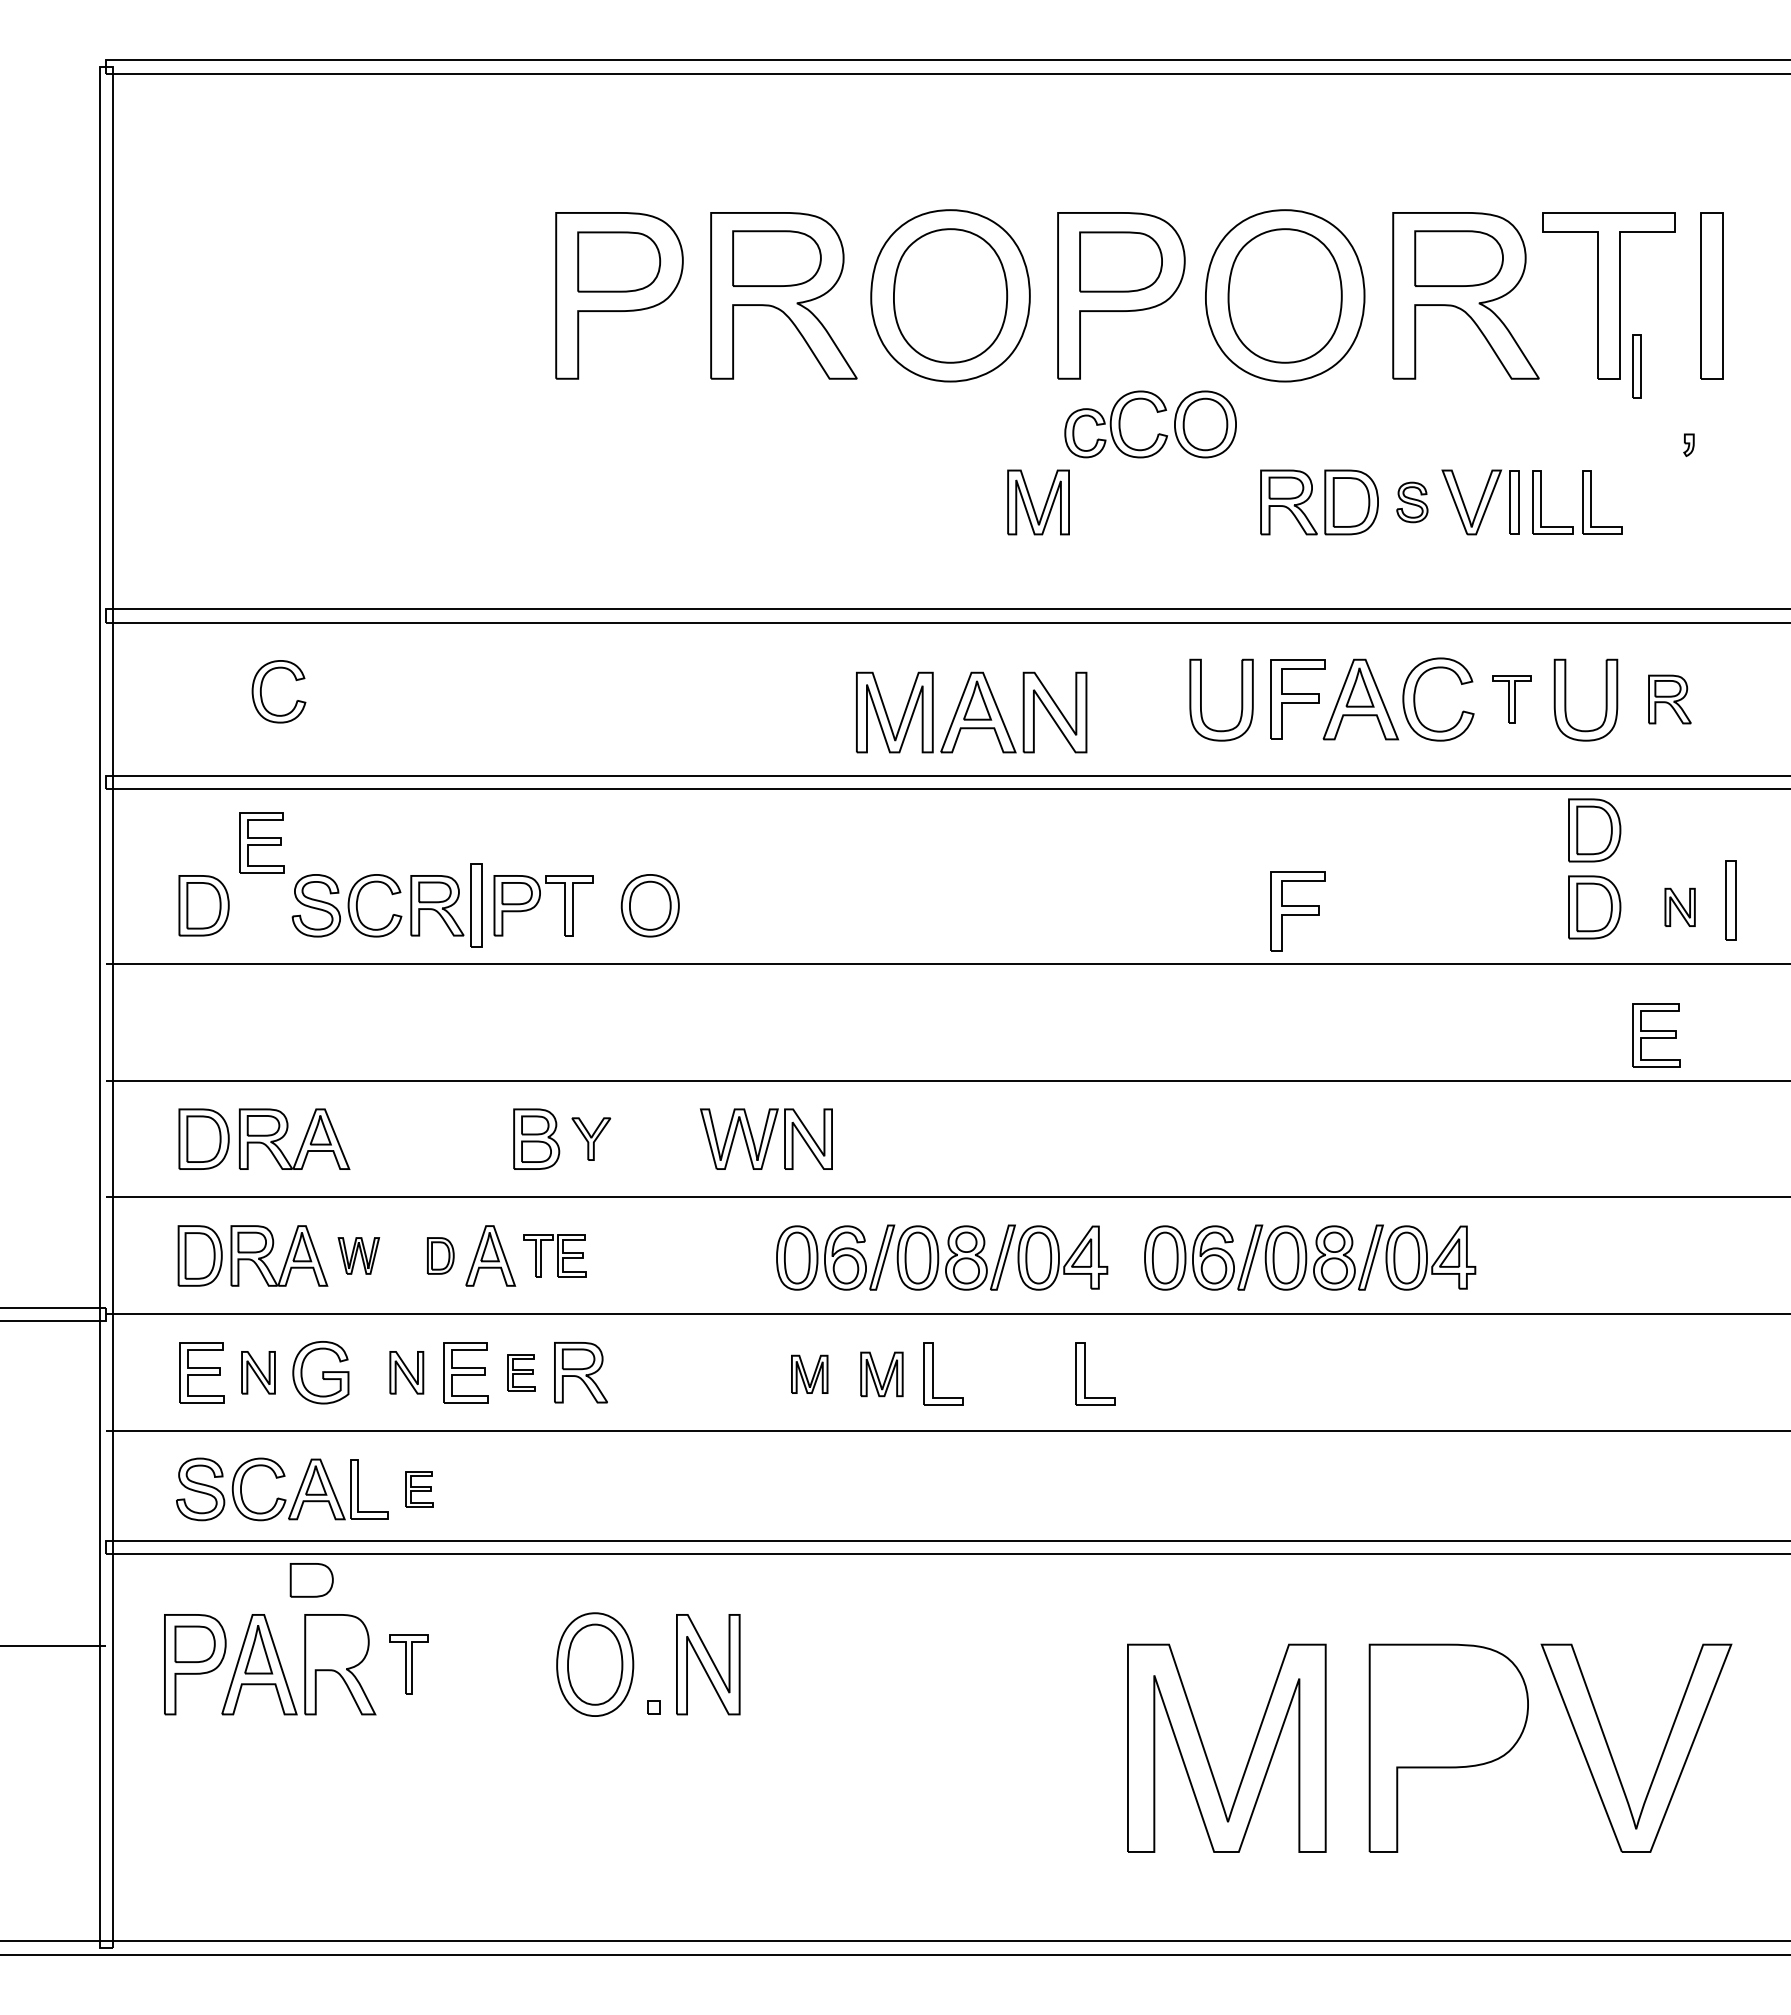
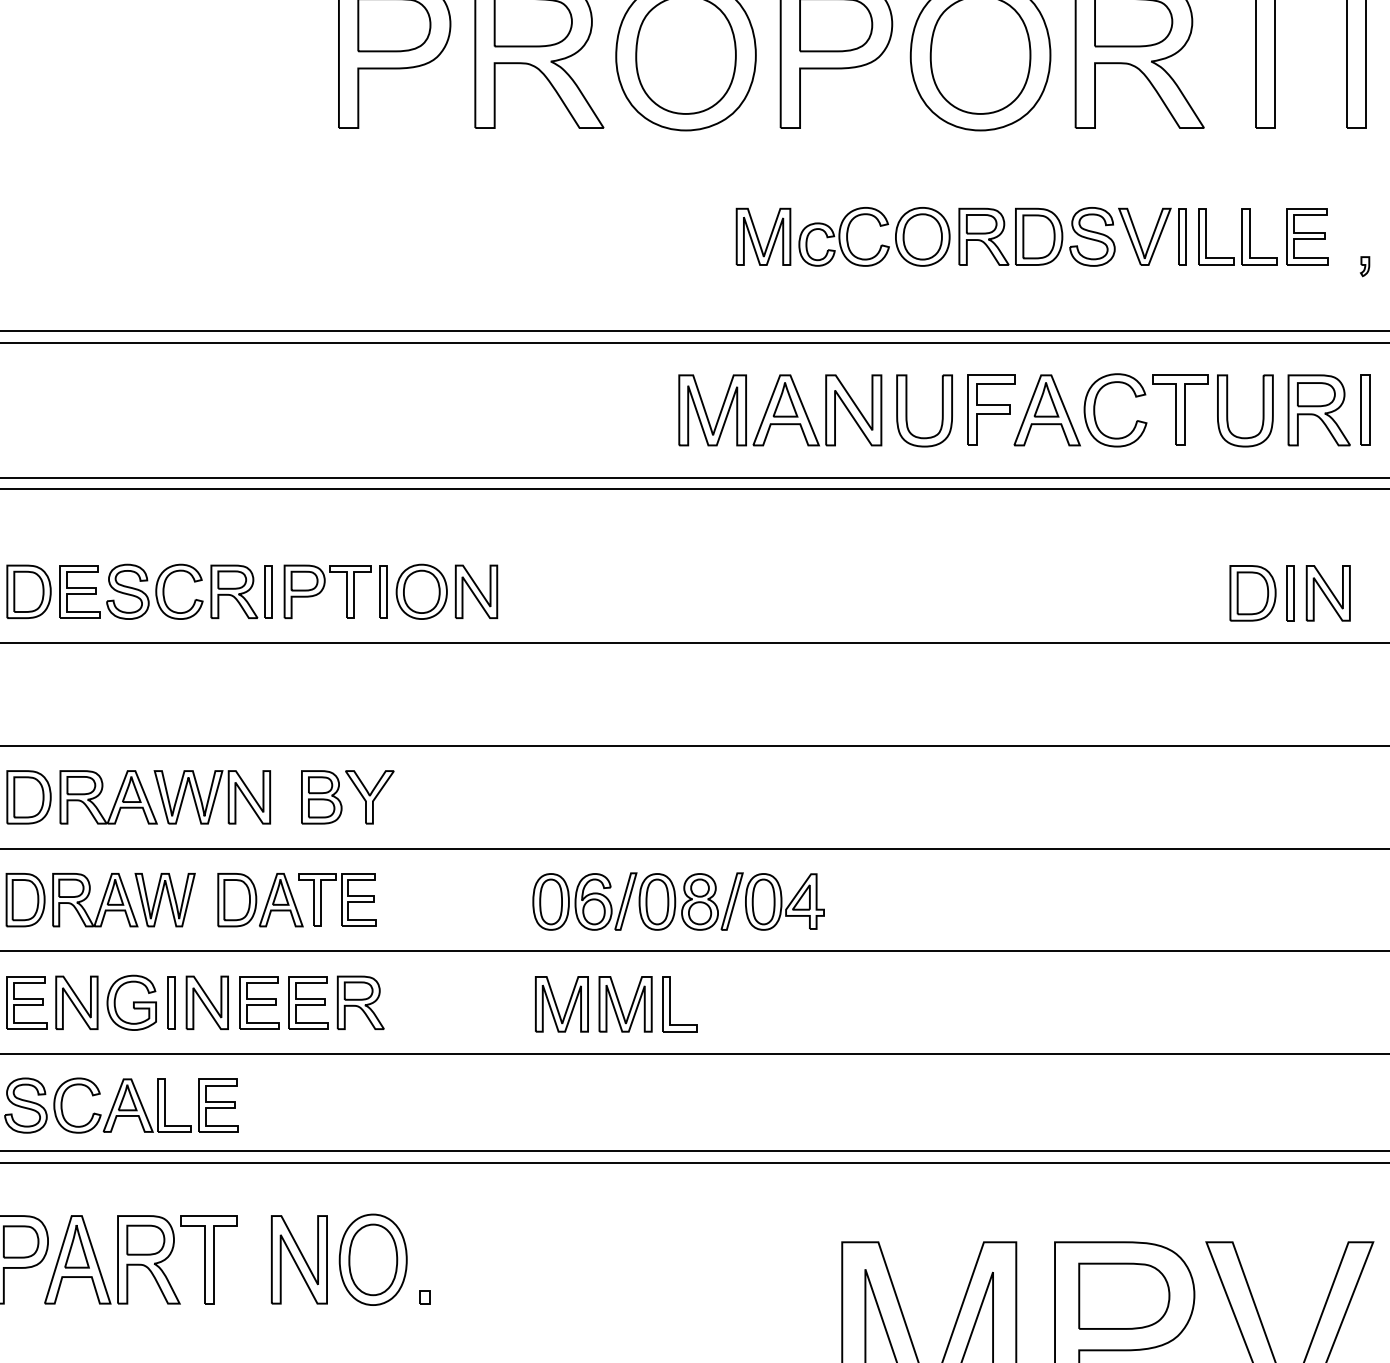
part: (1636, 366) -> (1289, 593), moved
part: (1158, 433) -> (881, 244), moved
part: (1688, 444) -> (1364, 265), moved
part: (1412, 502) -> (1092, 236), size x1.67
part: (262, 686) -> (80, 398), removed
part: (1512, 699) -> (1180, 410), size x1.67
part: (1669, 699) -> (1318, 410), size x1.67
part: (971, 712) -> (780, 410), moved
part: (1594, 830) -> (1252, 525), removed
part: (261, 842) -> (79, 591), moved
part: (1730, 900) -> (1364, 410), moved
part: (476, 905) -> (268, 591), size x0.71
part: (605, 905) -> (382, 591), added
part: (712, 905) -> (476, 591), added
part: (1679, 907) -> (1327, 593), size x1.67
part: (1297, 911) -> (991, 596), removed
part: (1656, 1035) -> (1307, 236), moved
part: (591, 1138) -> (370, 796), size x1.43
part: (766, 1138) -> (212, 796), moved
part: (358, 1255) -> (164, 899), size x1.67
part: (440, 1255) -> (237, 899), size x1.67
part: (554, 1255) -> (337, 899), size x1.43
part: (1310, 1257) -> (1002, 901), removed
part: (258, 1372) -> (76, 1002), size x1.43
part: (364, 1372) -> (170, 1002), added
part: (406, 1372) -> (207, 1002), size x1.43
part: (521, 1372) -> (308, 1002), size x1.67
part: (1085, 1373) -> (804, 1003), removed
part: (809, 1374) -> (561, 1004), size x1.67
part: (881, 1374) -> (625, 1004), size x1.43
part: (419, 1489) -> (218, 1105), size x1.67
part: (311, 1580) -> (145, 1240), moved
part: (408, 1664) -> (208, 1259), size x1.67
part: (708, 1664) -> (299, 1259), moved
part: (1448, 1705) -> (1124, 1295), added

